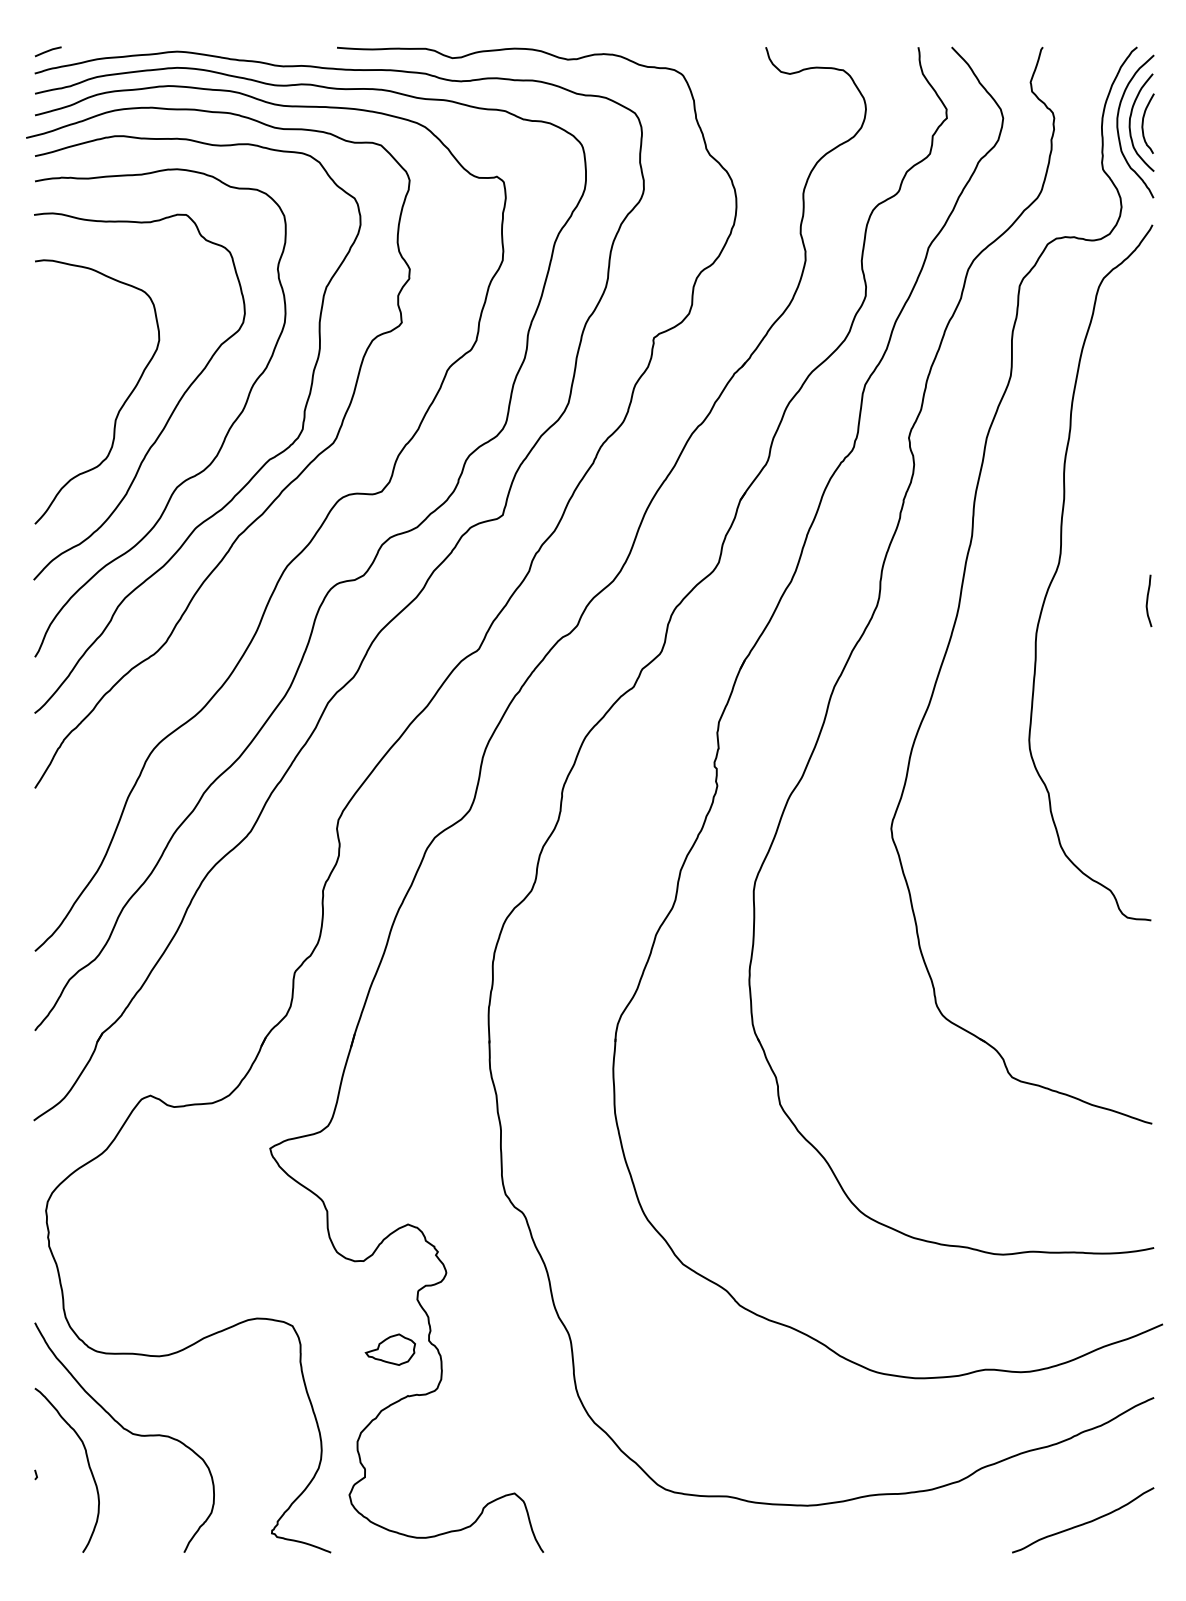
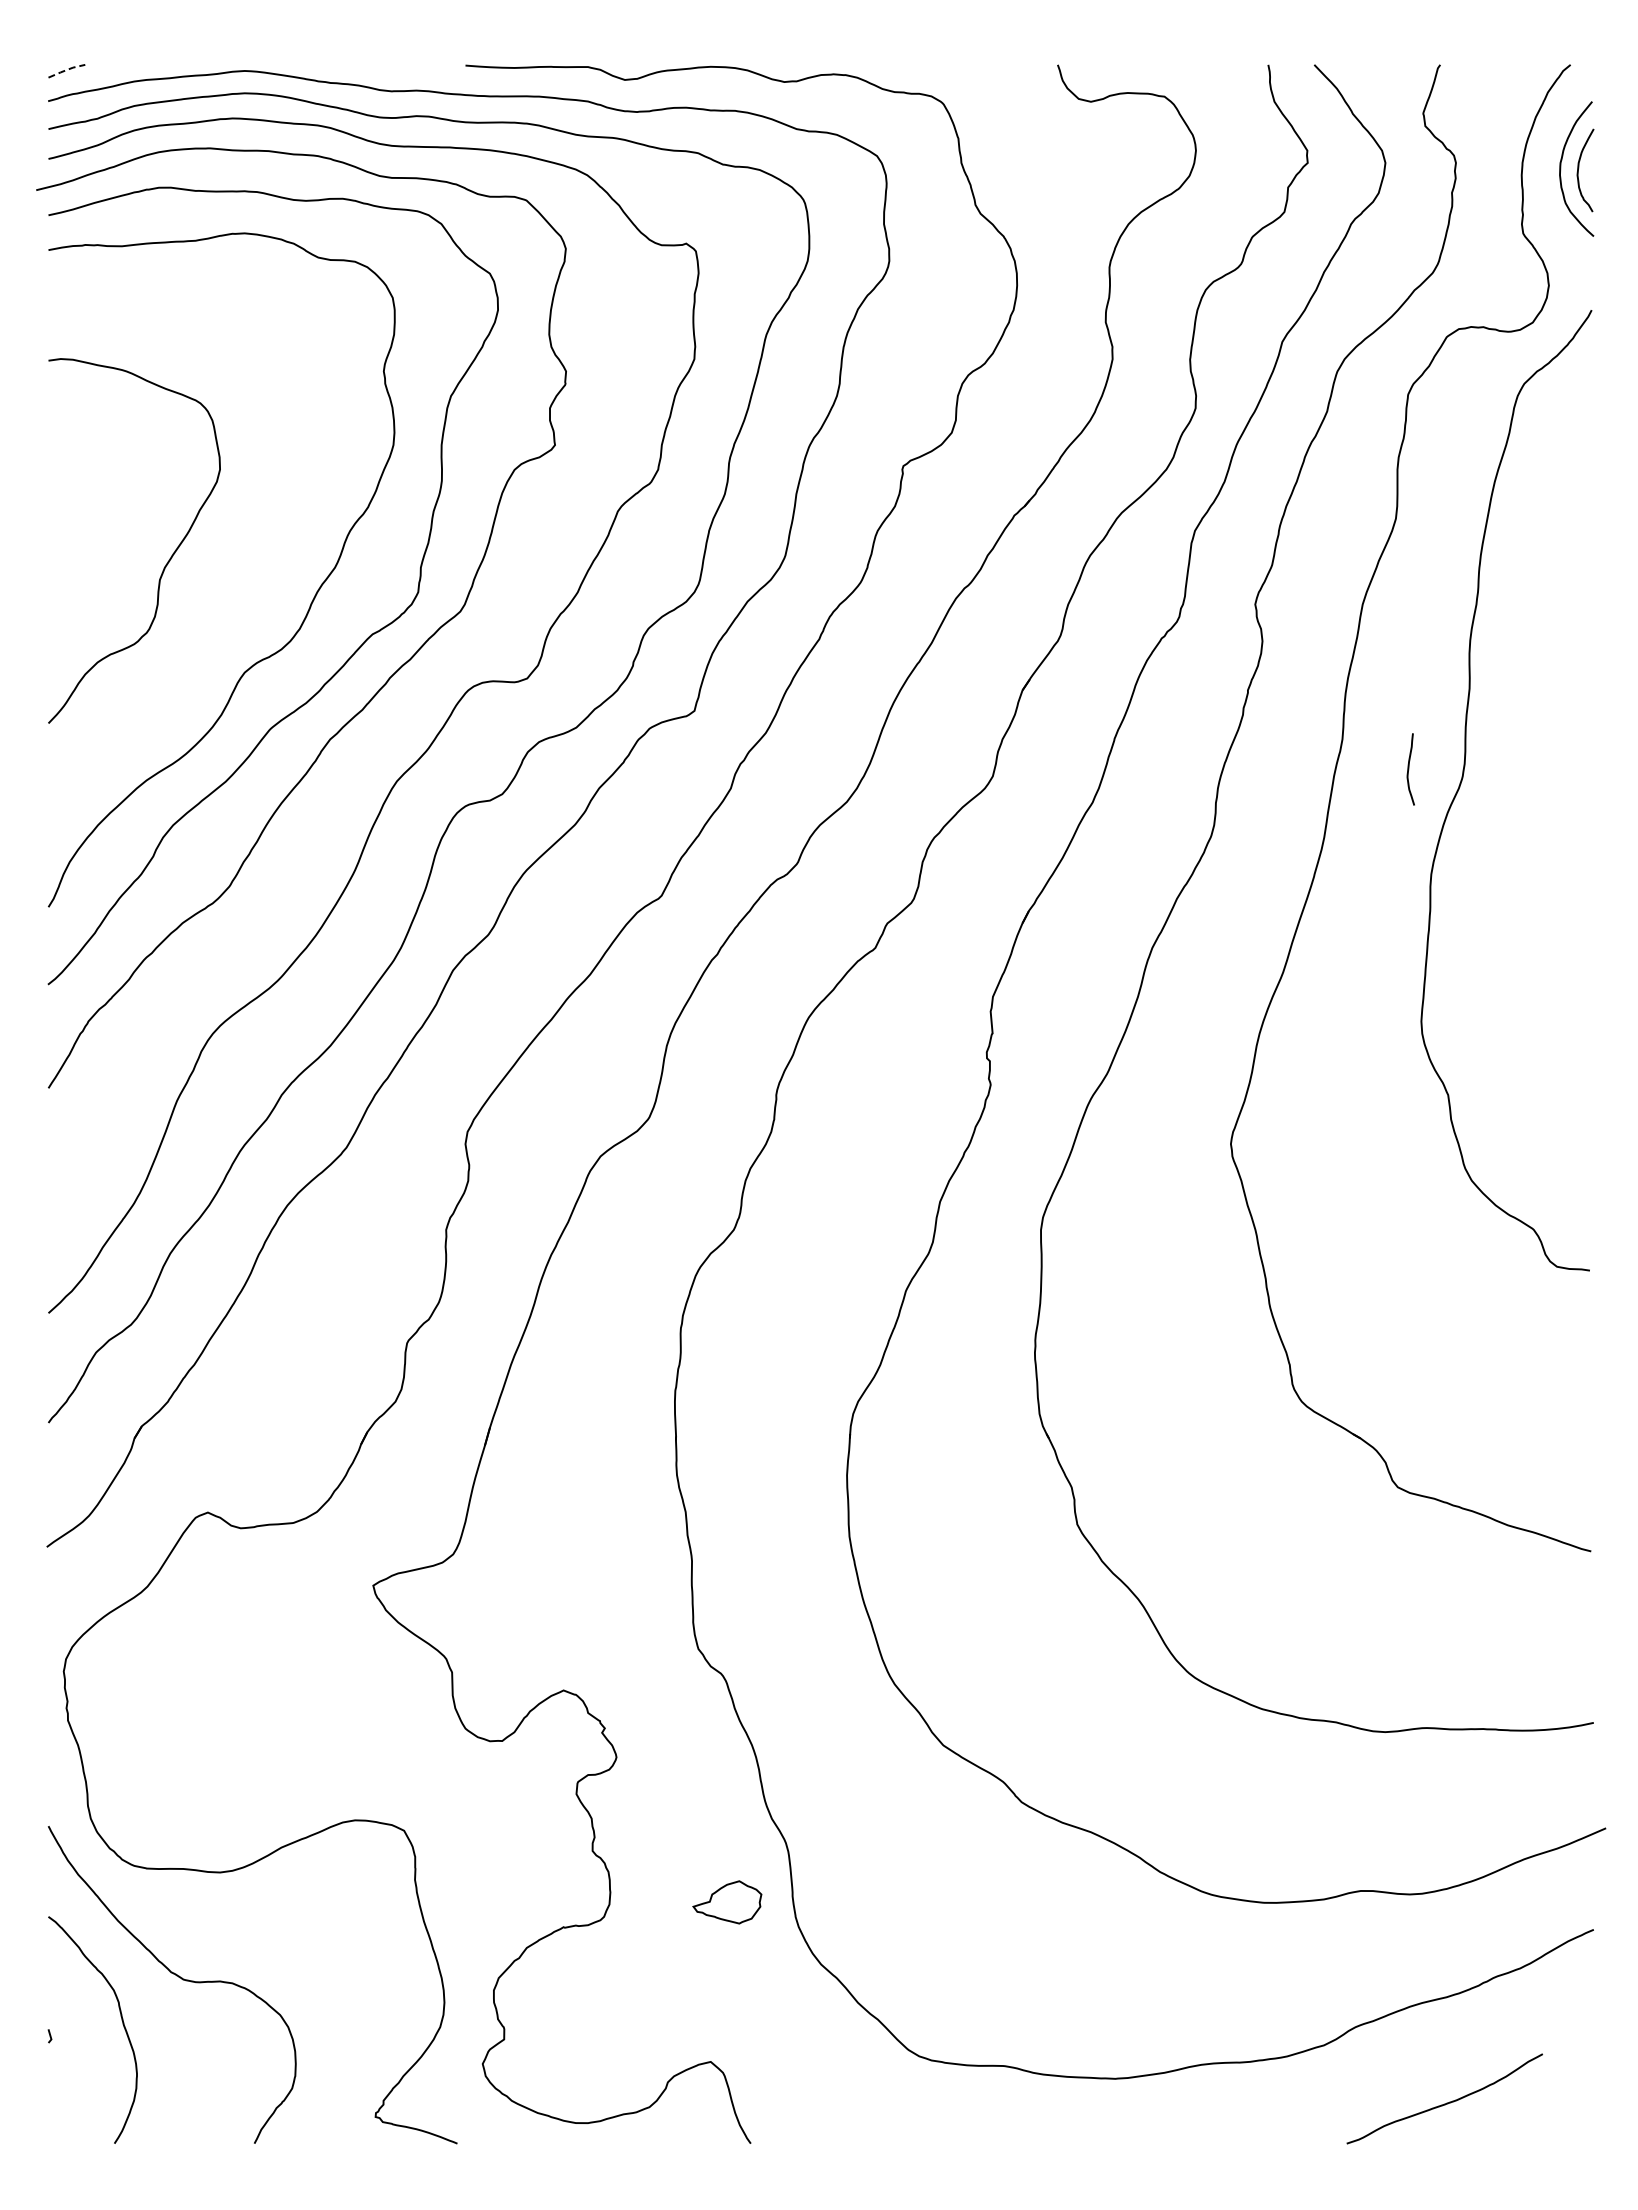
line: (48, 51) -> (66, 70), solid -> dashed
curve: (1118, 128) -> (1544, 176), removed
curve: (169, 416) -> (234, 574), removed
curve: (1148, 600) -> (1409, 769), moved
part: (390, 1349) -> (727, 1902), moved
curve: (1084, 1522) -> (1446, 2102), moved

